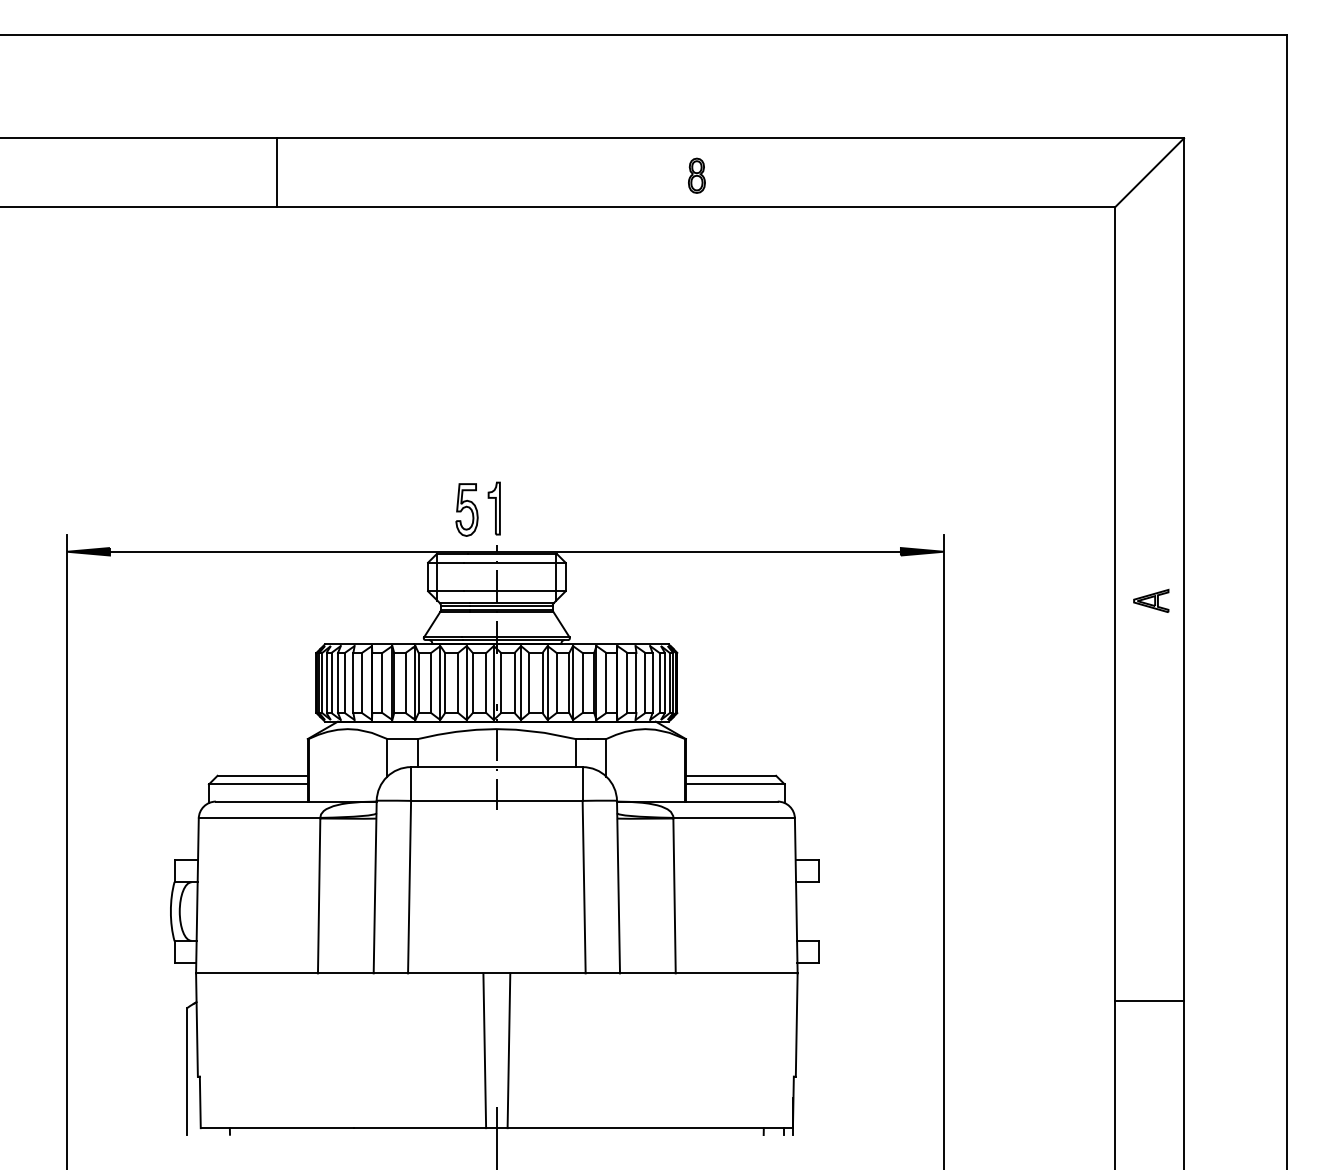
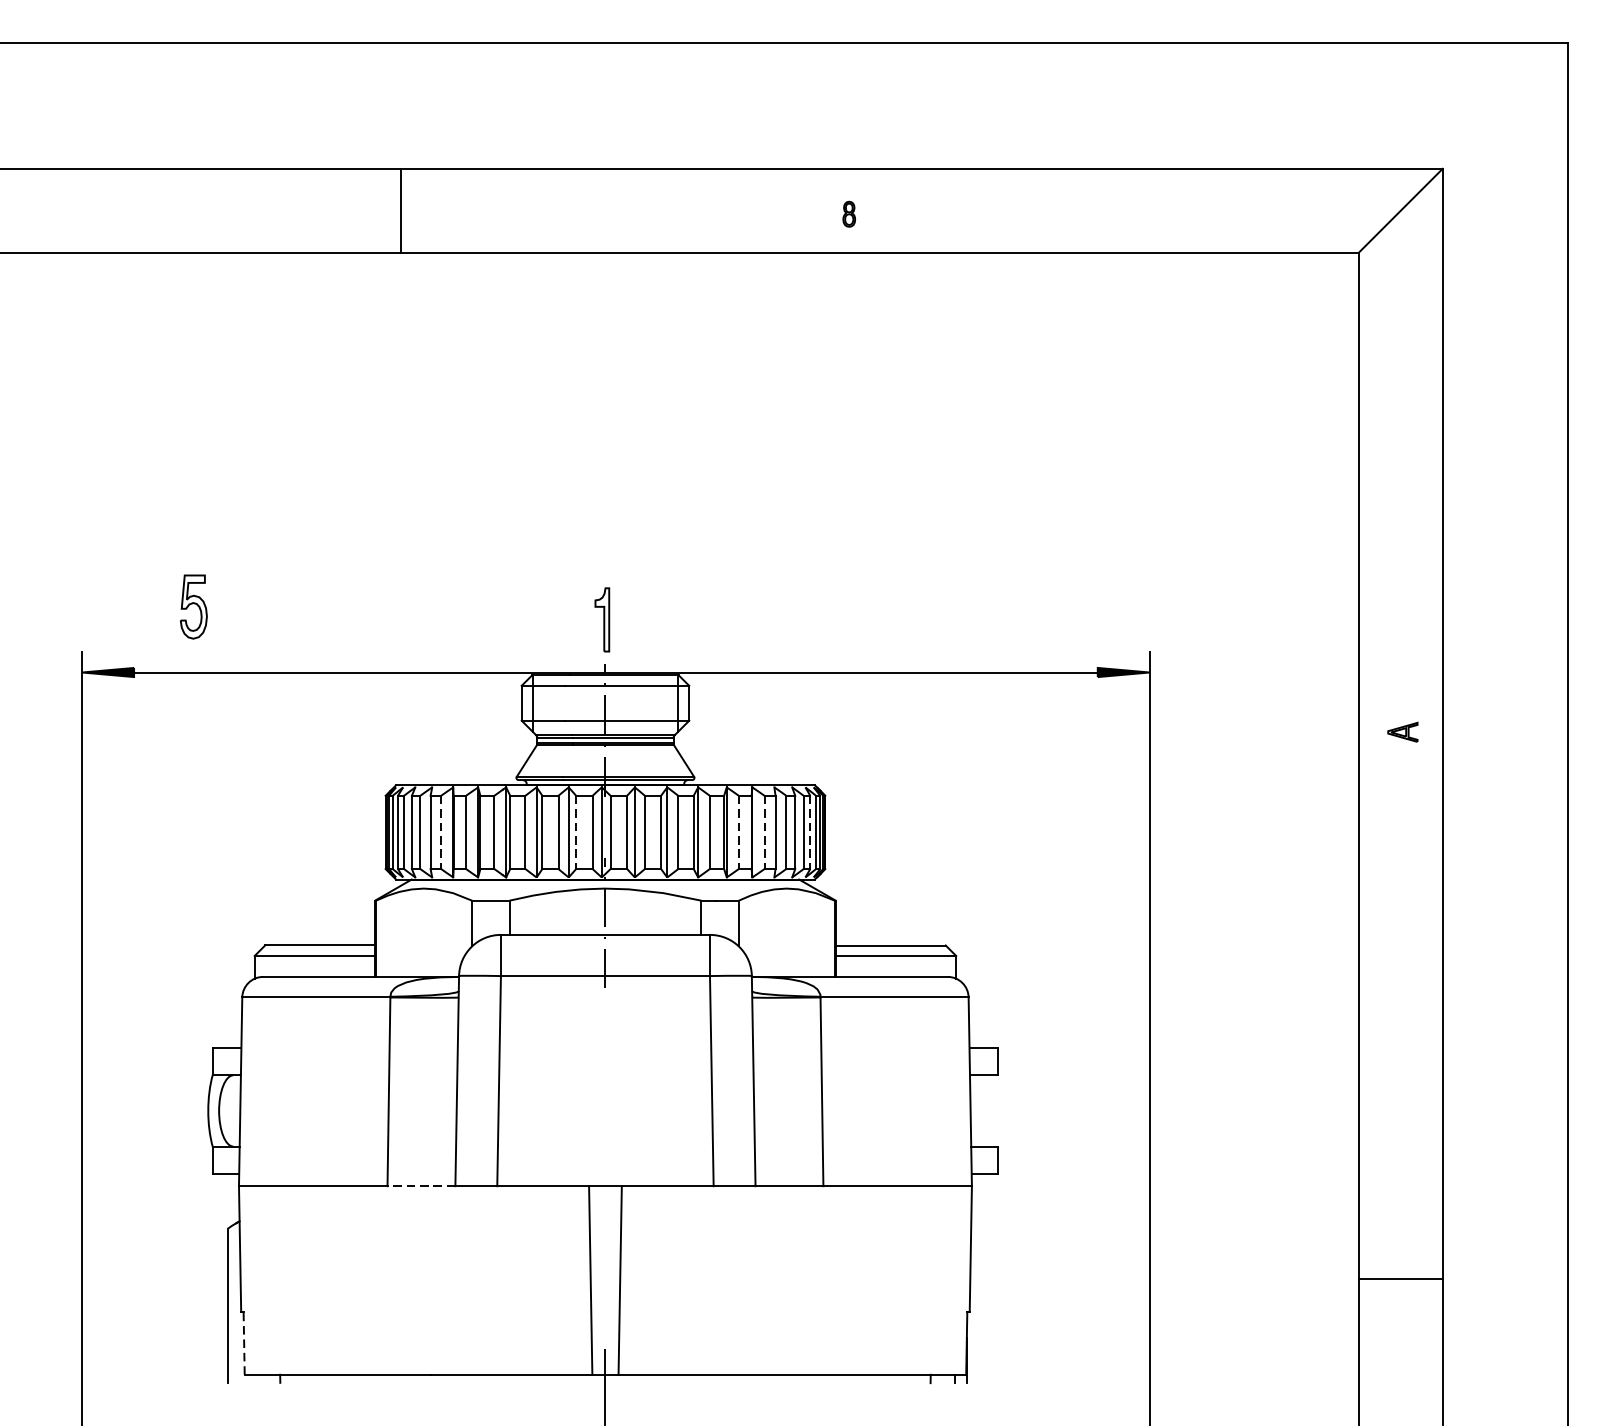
line: (277, 172) -> (401, 210), moved
part: (696, 175) -> (848, 214), size x0.6
part: (466, 509) -> (193, 606), moved
part: (1151, 600) -> (1403, 731), size x0.7
line: (362, 683) -> (441, 833), solid -> dashed
line: (472, 683) -> (575, 833), solid -> dashed
line: (606, 683) -> (739, 833), solid -> dashed
line: (627, 683) -> (764, 833), solid -> dashed
line: (664, 683) -> (809, 833), solid -> dashed
line: (345, 973) -> (421, 1186), solid -> dashed
line: (1149, 1000) -> (1400, 1278), moved
line: (200, 1102) -> (244, 1343), solid -> dashed

